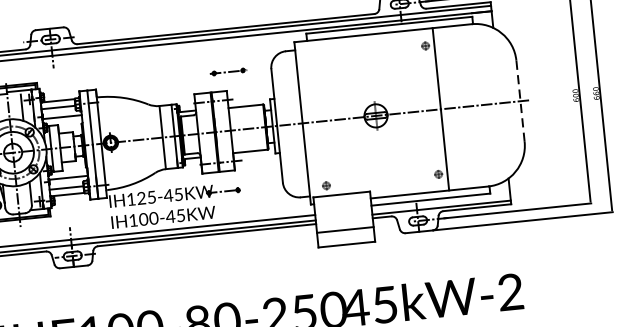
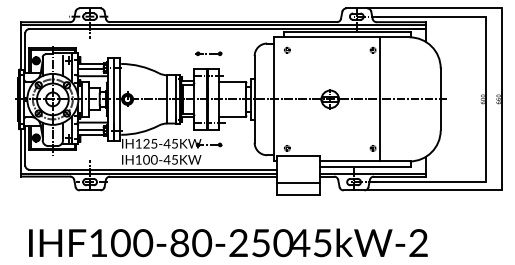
part: (313, 56) -> (287, 49), added
part: (227, 71) -> (208, 53), moved
line: (520, 100) -> (440, 98), dashed -> solid

